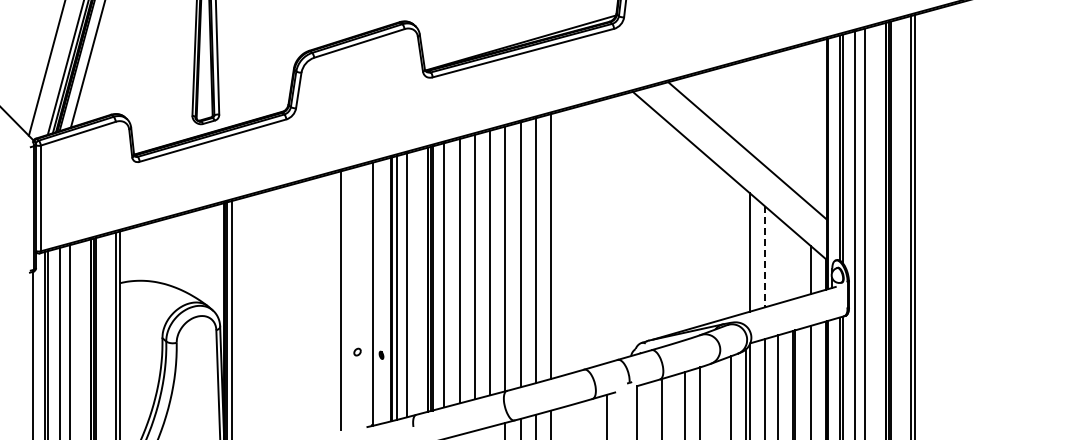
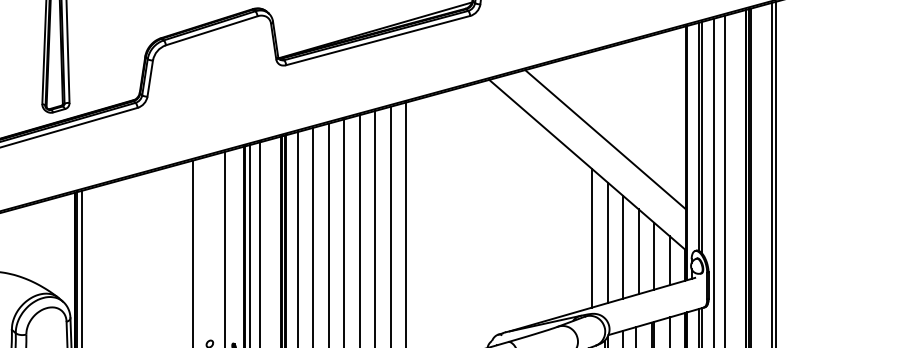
line: (734, 247) -> (592, 237), added
line: (764, 256) -> (622, 246), dashed -> solid
line: (780, 260) -> (639, 251), added
line: (795, 265) -> (654, 256), added

